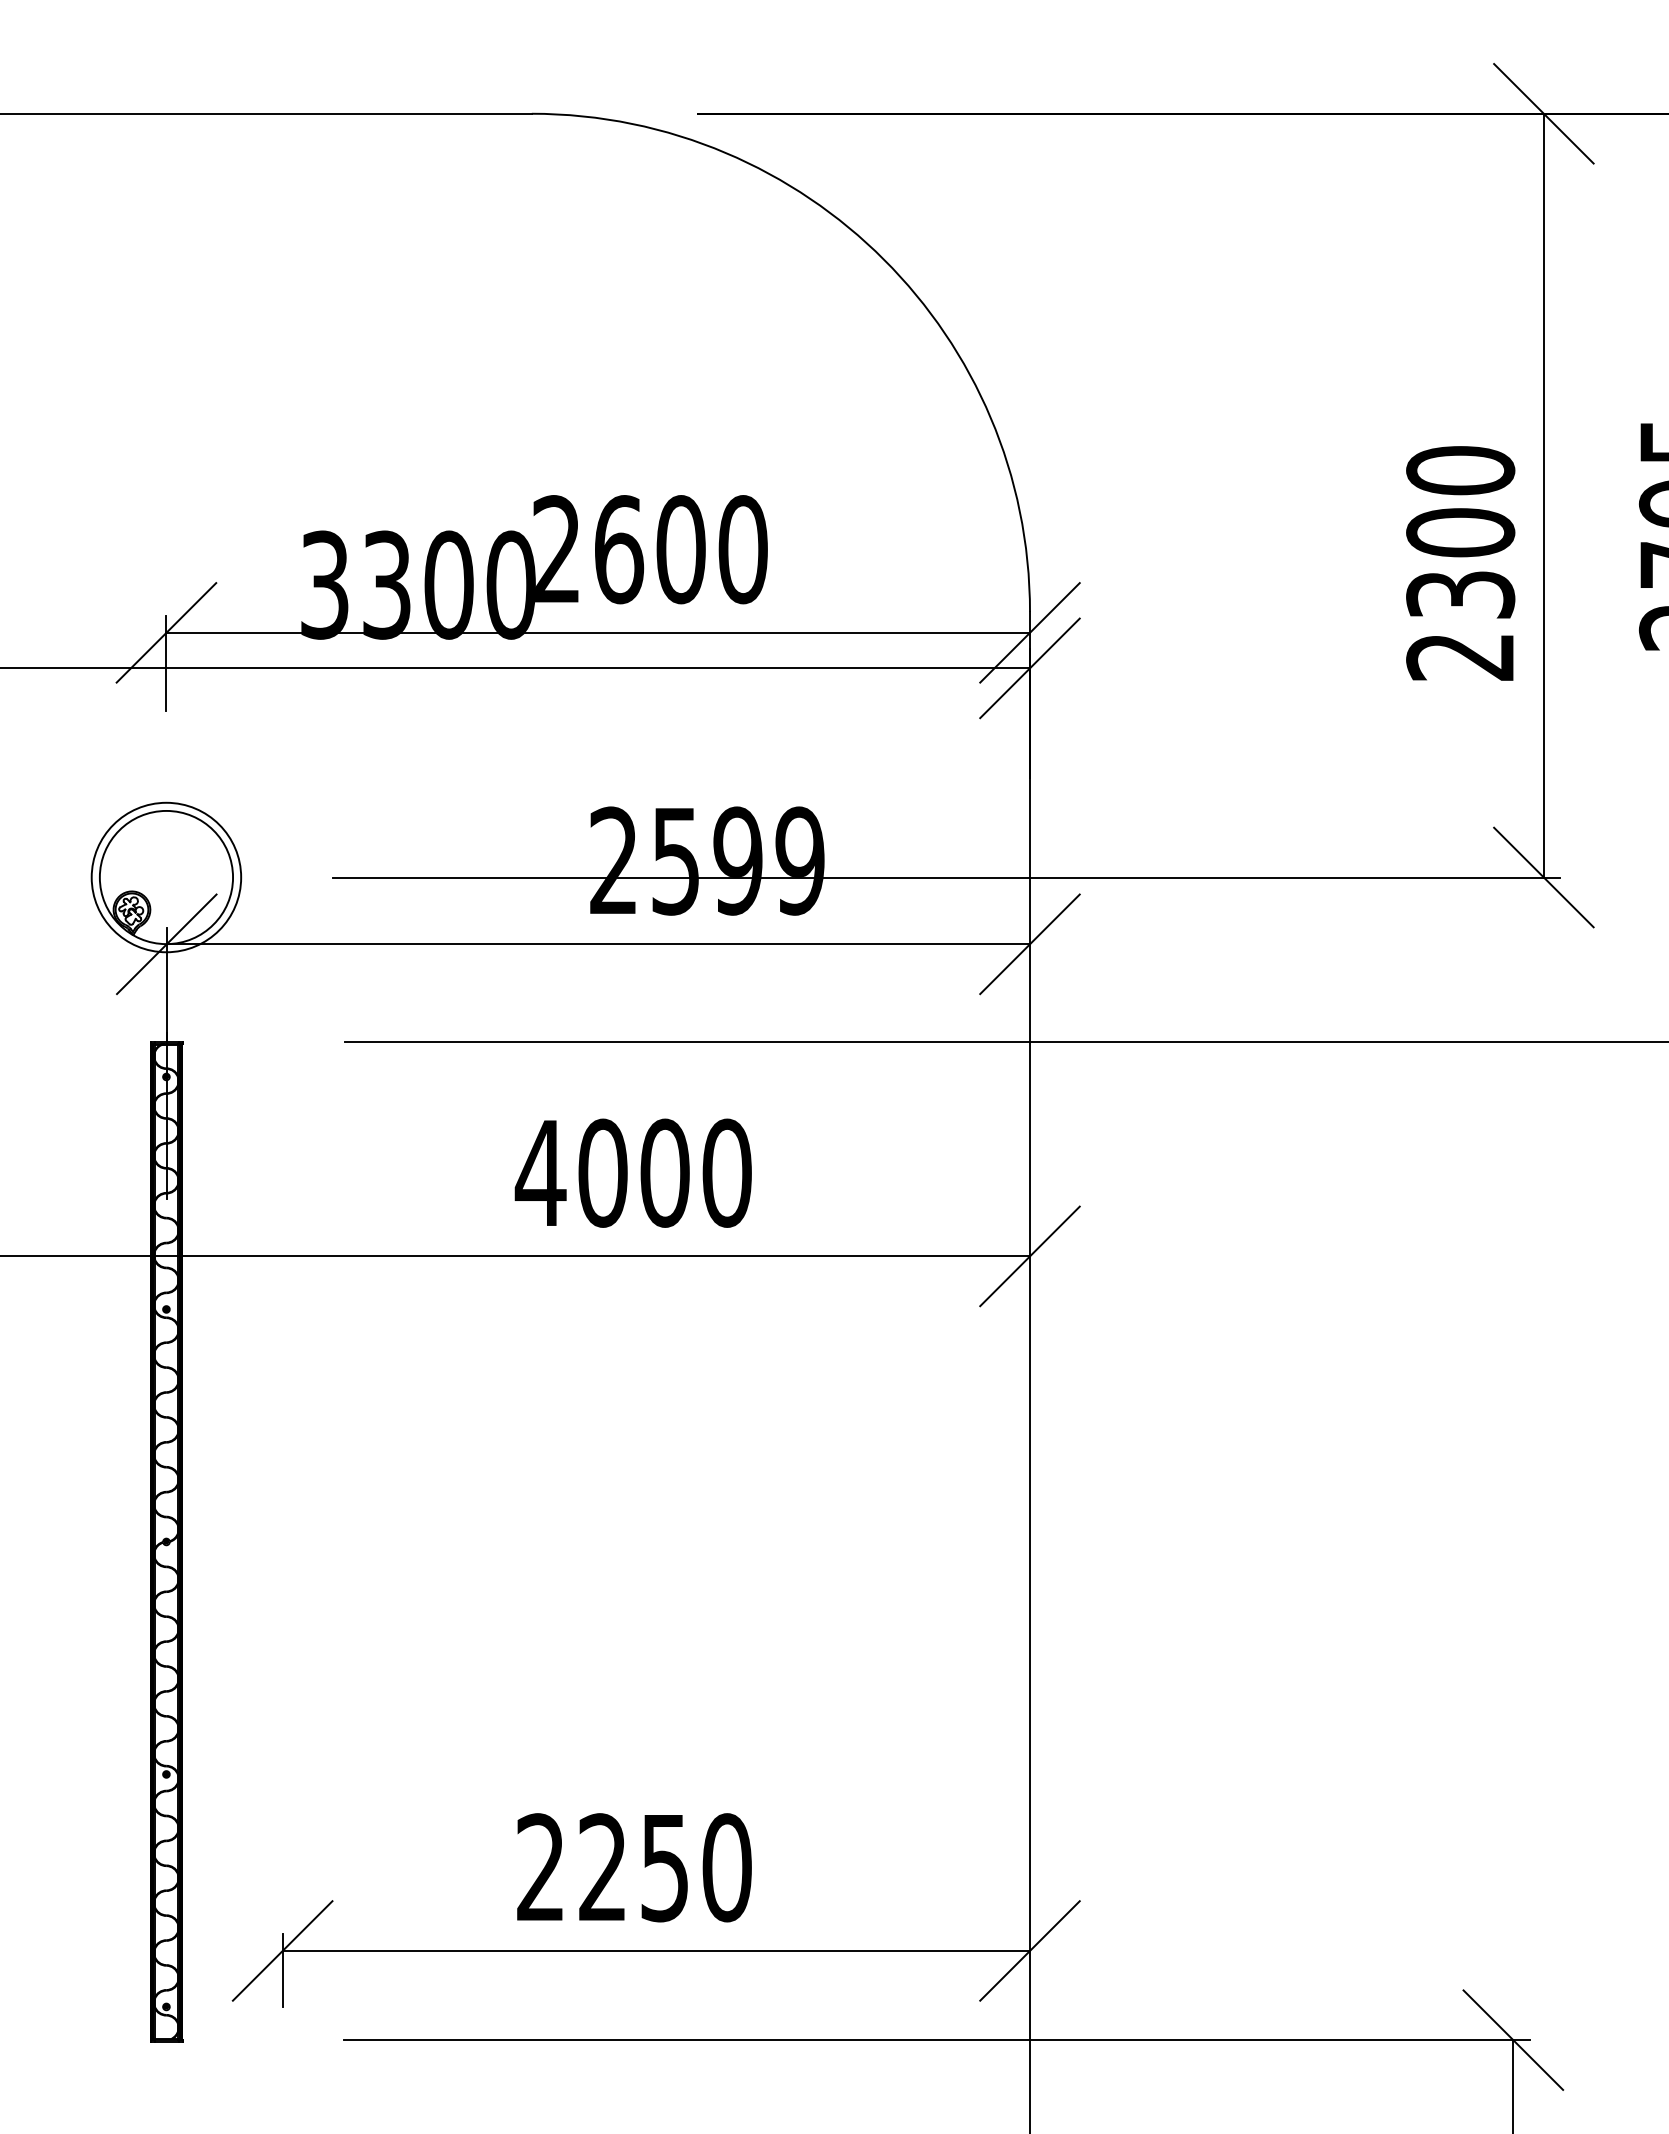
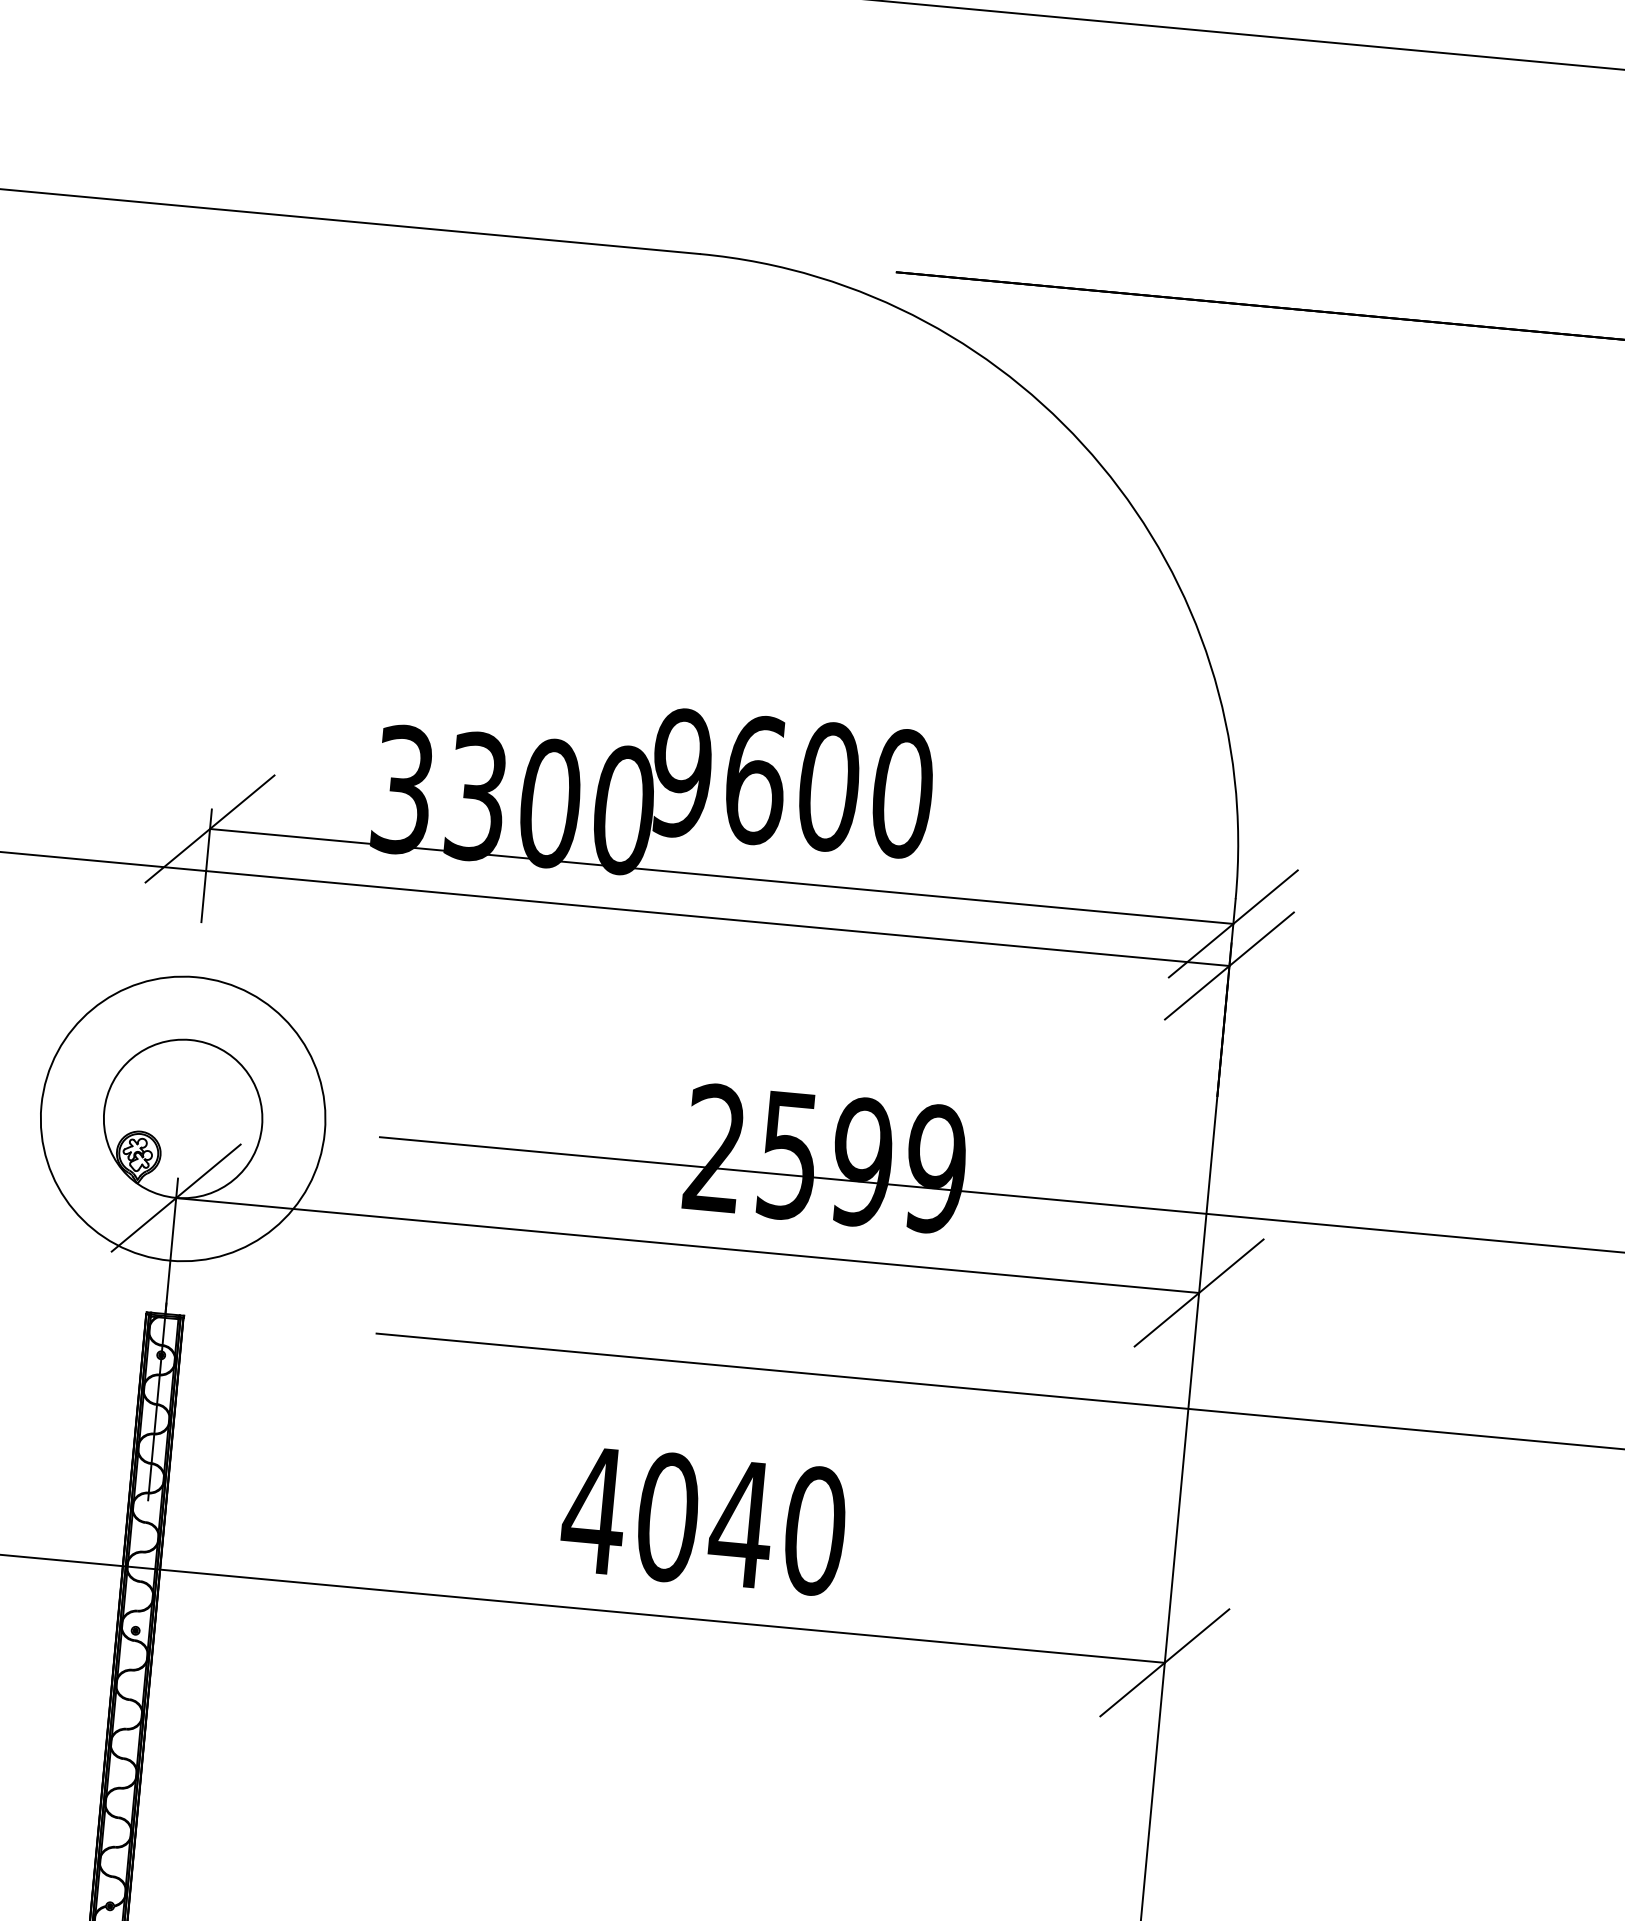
text: (556, 549) -> (681, 773), 2600 -> 9600
circle: (166, 877) -> (183, 1118), size x1.6
text: (664, 1172) -> (740, 1523), 4000 -> 4040

